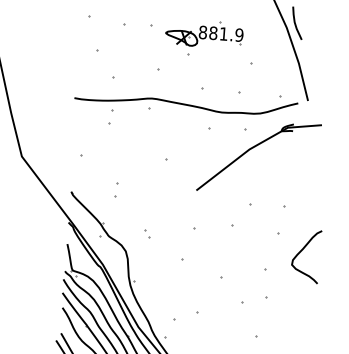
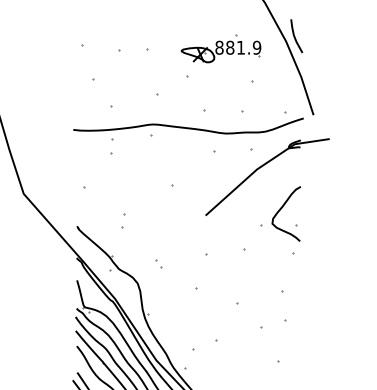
part: (203, 33) -> (220, 48), moved
curve: (302, 250) -> (282, 208), moved

